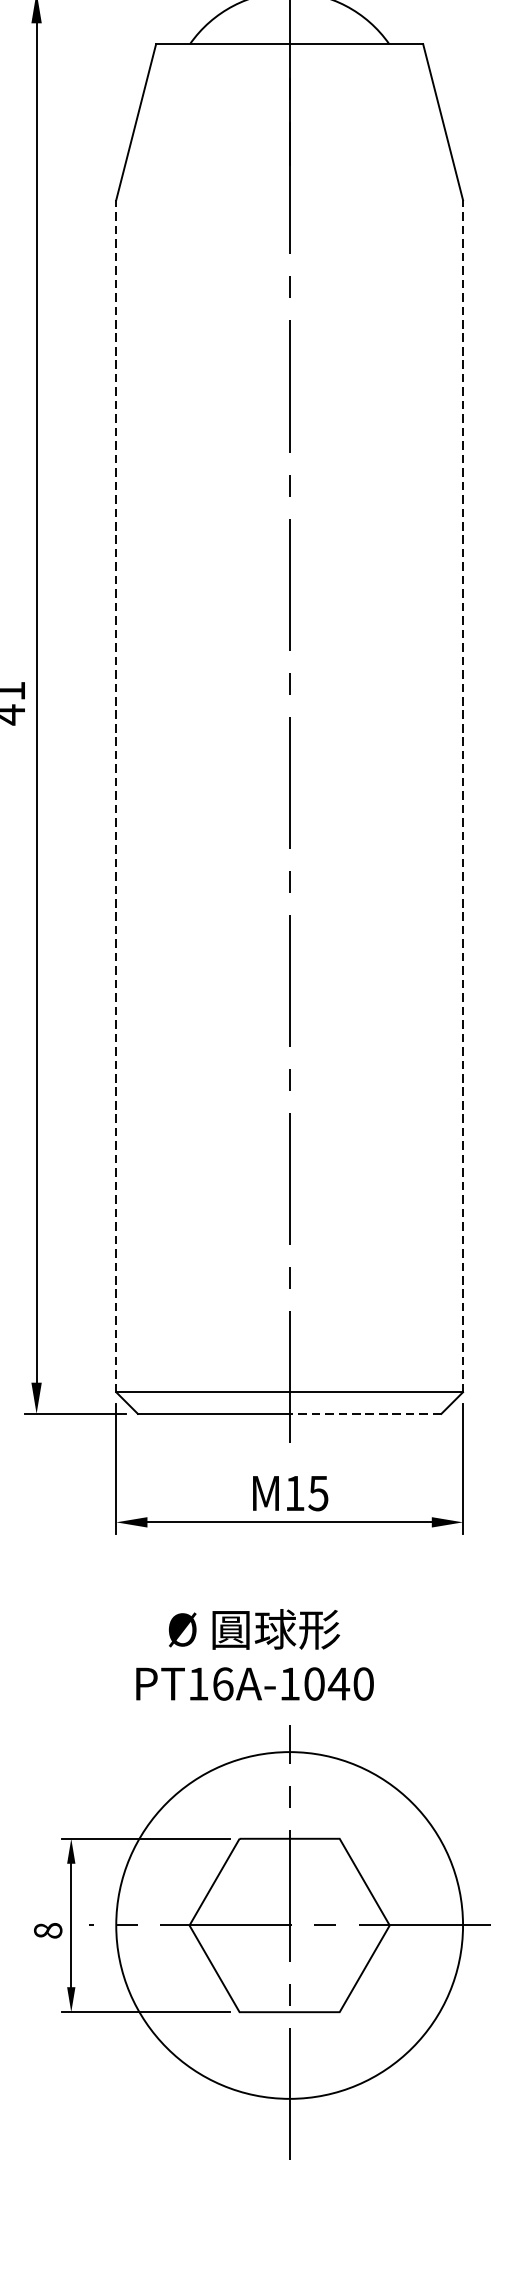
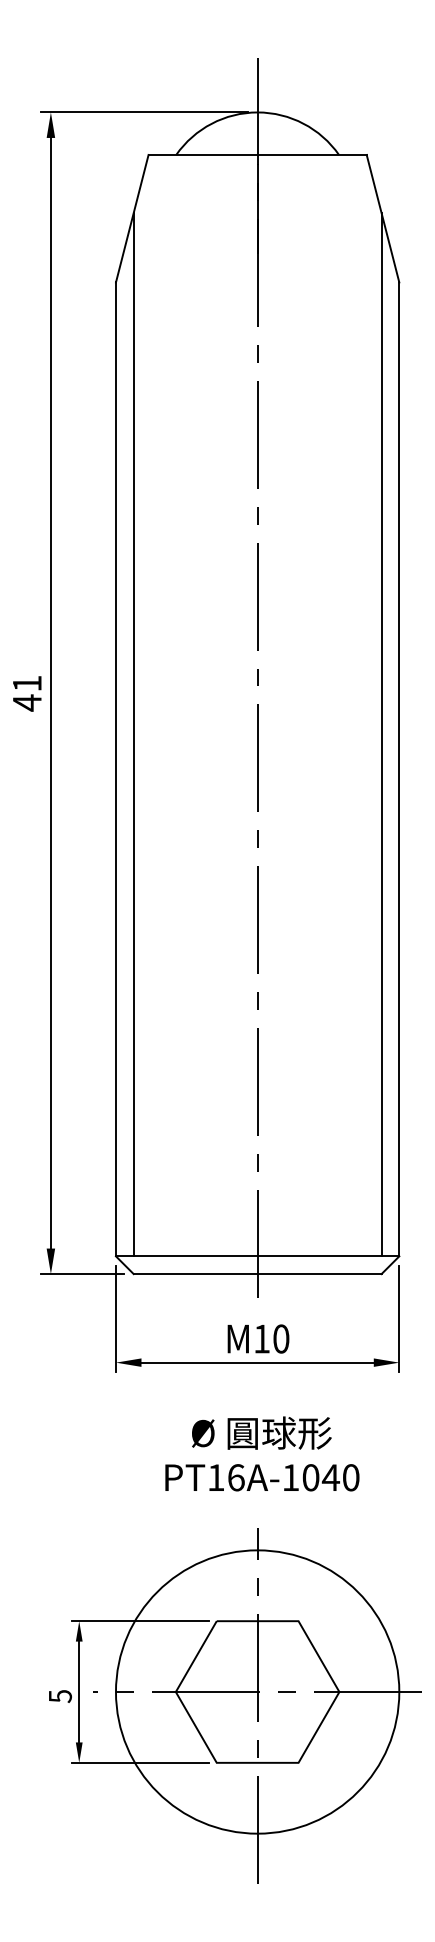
line: (137, 753) -> (133, 734), added
line: (441, 753) -> (381, 734), added
line: (115, 796) -> (115, 769), dashed -> solid
line: (463, 796) -> (399, 769), dashed -> solid
line: (365, 1414) -> (319, 1274), dashed -> solid
text: (318, 1492) -> (281, 1338), 15 -> 10
text: (255, 1654) -> (262, 1453), moved
text: (47, 1930) -> (59, 1696), 8 -> 5

